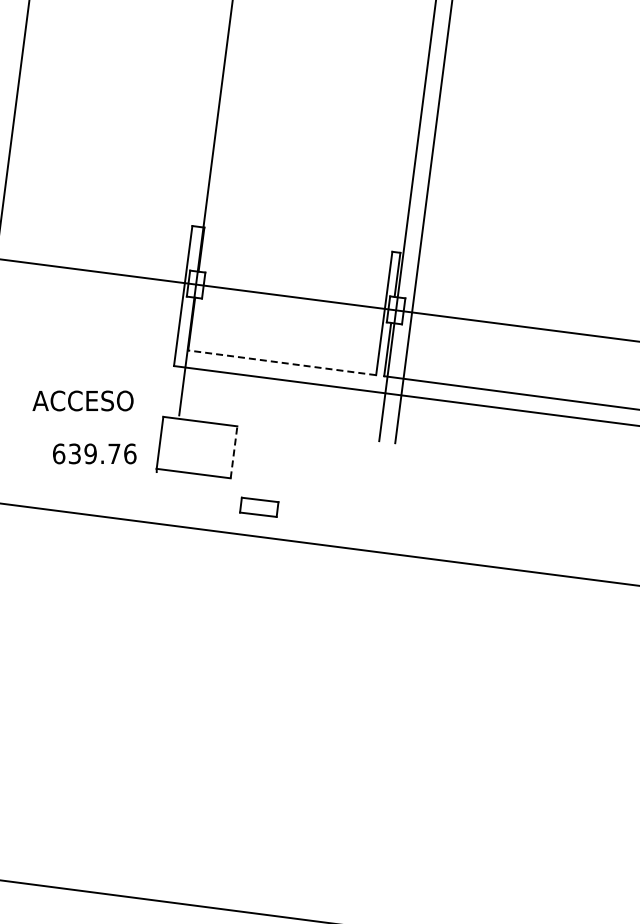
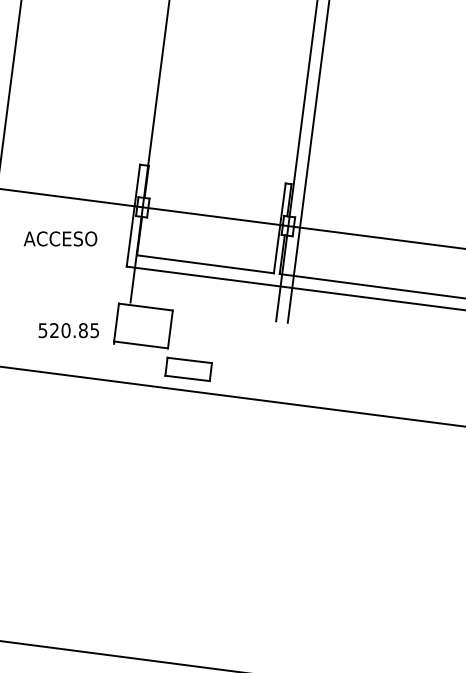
line: (282, 362) -> (205, 264), dashed -> solid
text: (82, 400) -> (60, 238), moved
line: (234, 451) -> (170, 328), dashed -> solid
text: (94, 453) -> (68, 330), 639.76 -> 520.85
part: (259, 507) -> (188, 369), size x1.67

